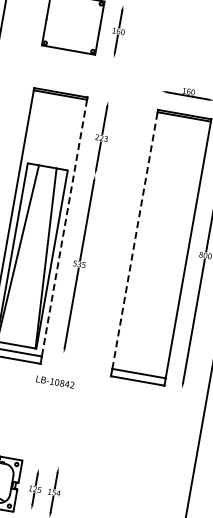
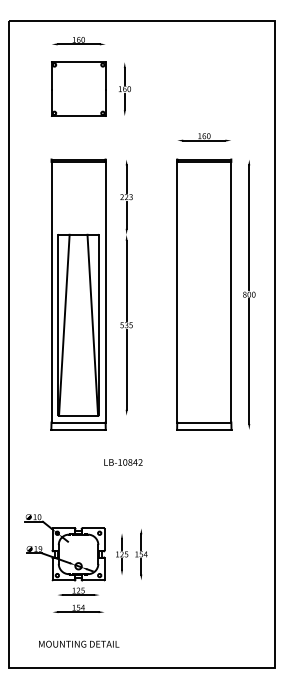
line: (64, 228) -> (105, 292), dashed -> solid
line: (135, 239) -> (177, 291), dashed -> solid
text: (55, 382) -> (123, 462), moved

